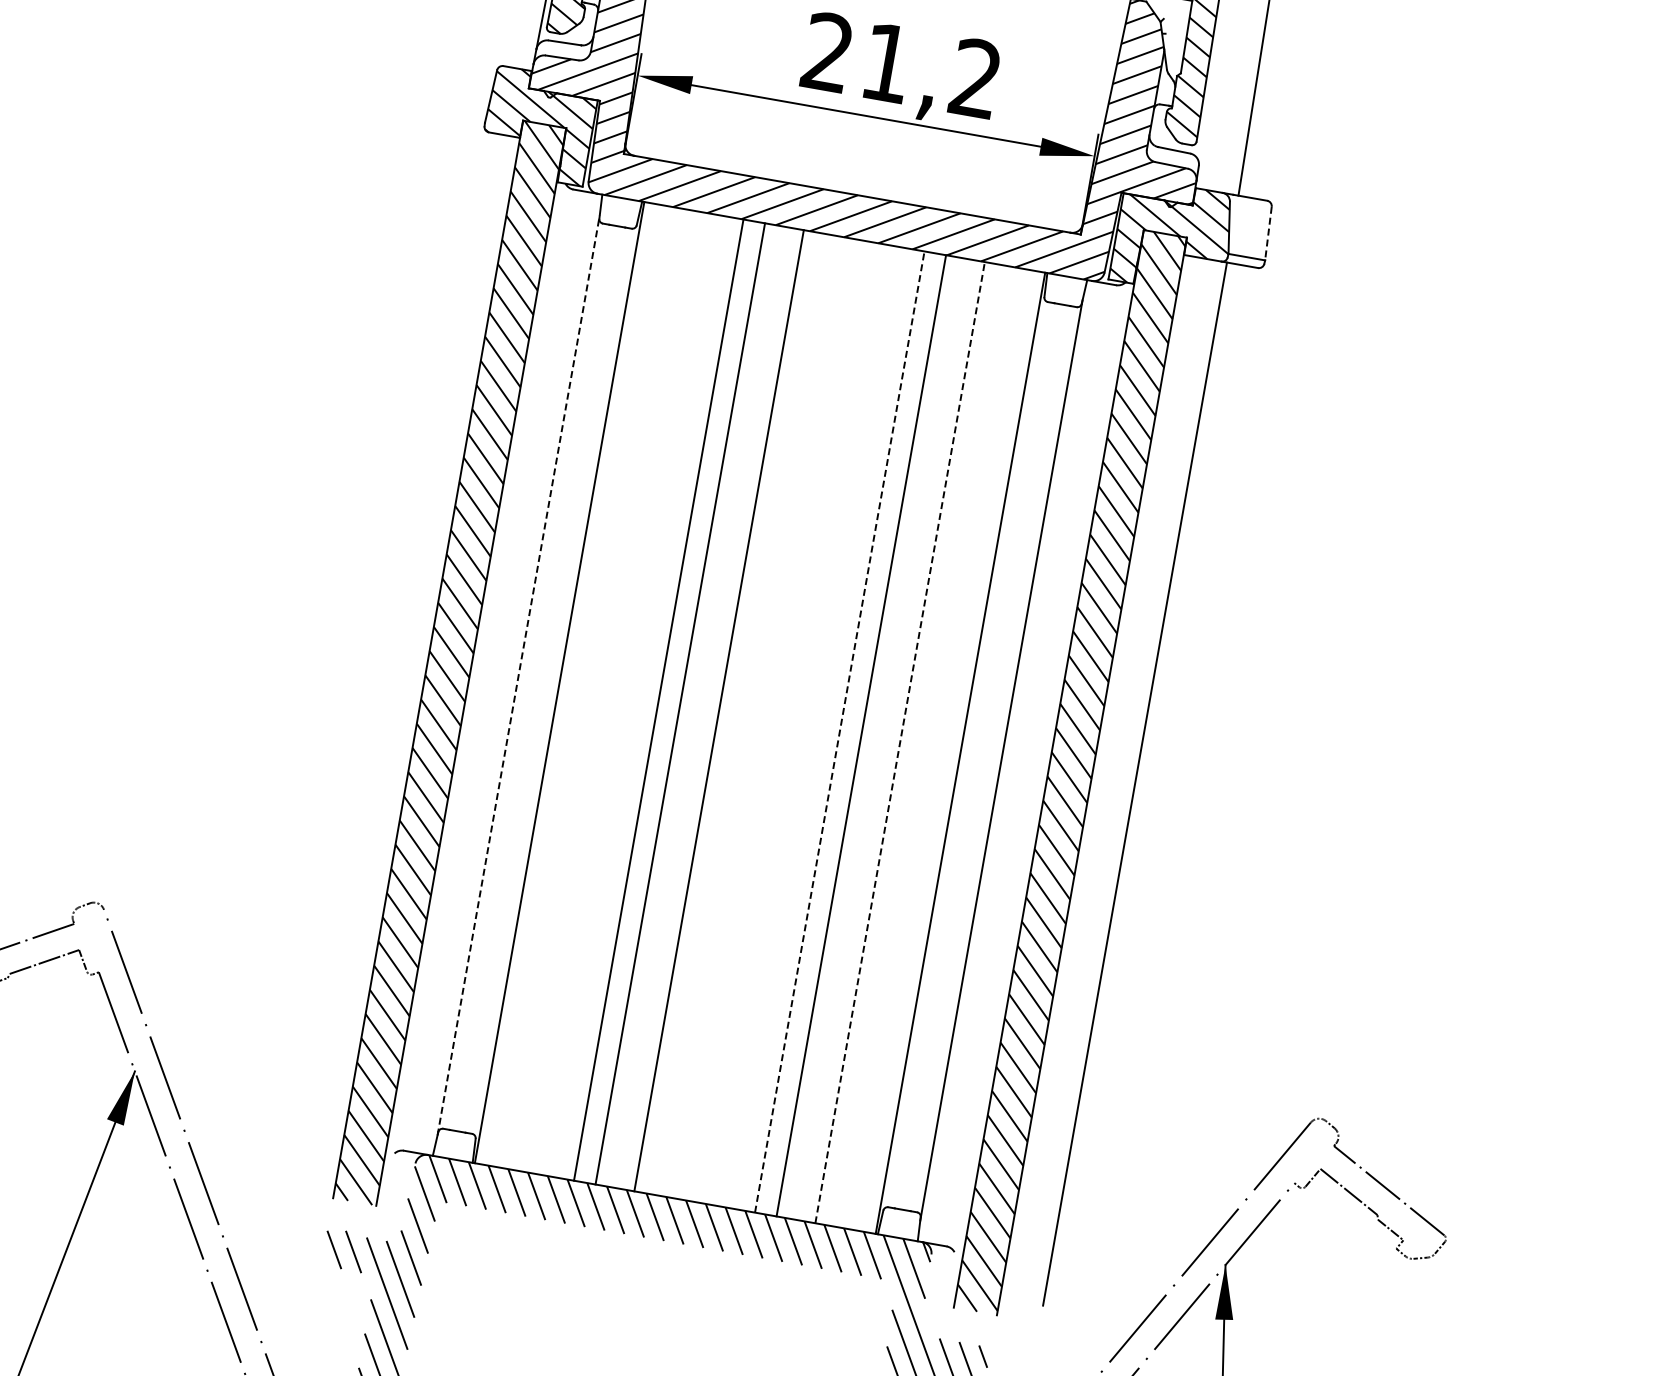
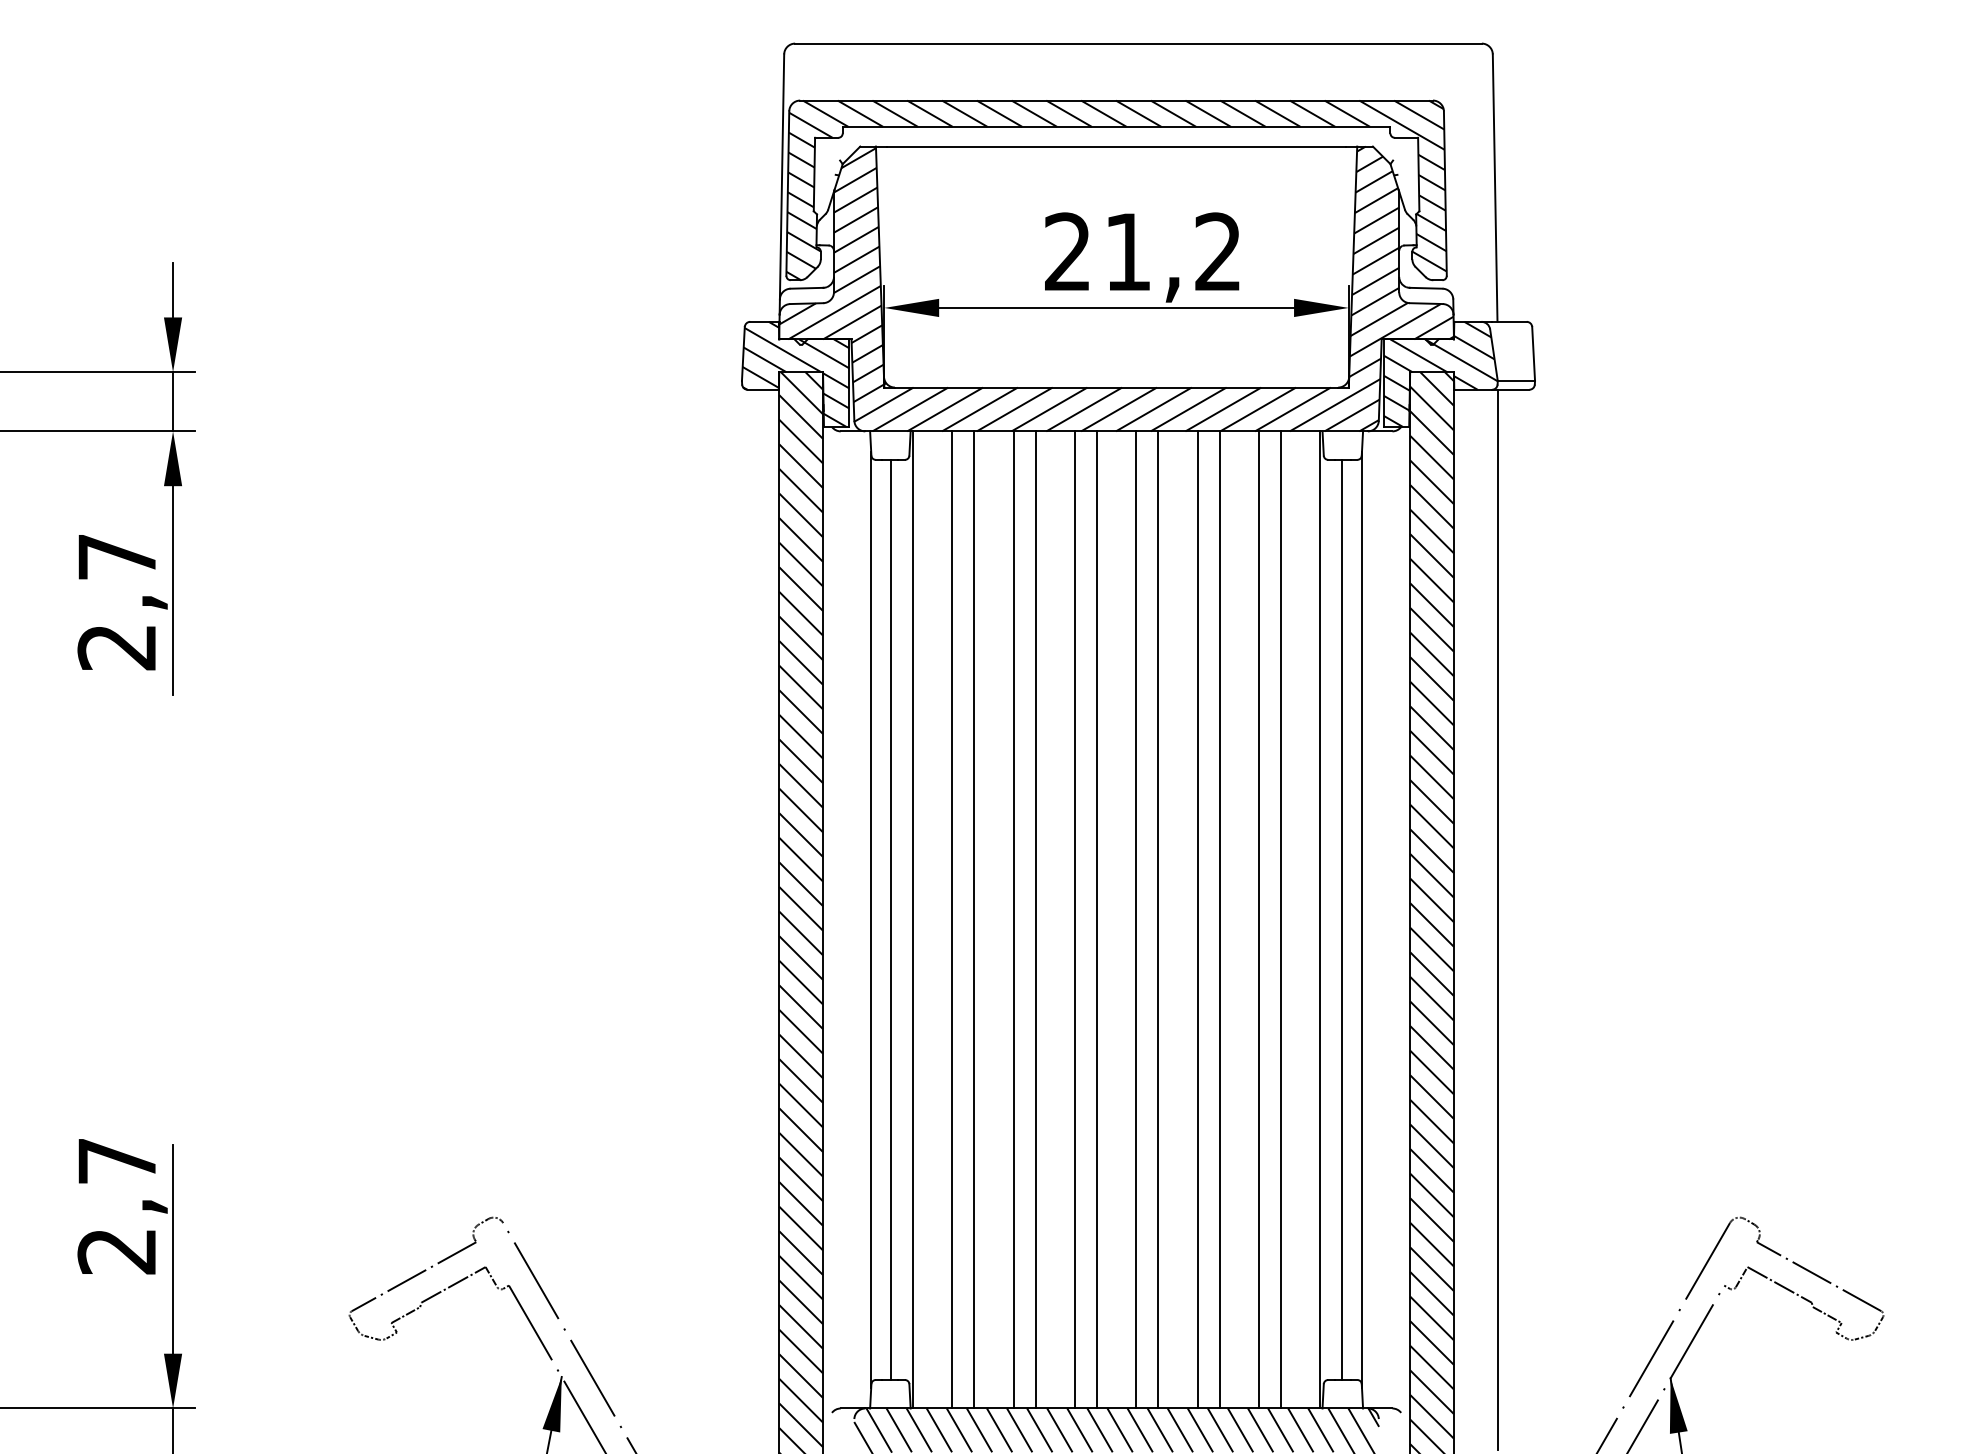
line: (1268, 234) -> (1533, 354), dashed -> solid
line: (519, 675) -> (871, 919), dashed -> solid
line: (537, 678) -> (890, 919), added
line: (598, 689) -> (952, 919), added
line: (620, 692) -> (974, 919), added
line: (740, 714) -> (1096, 919), added
line: (779, 721) -> (1136, 919), added
line: (801, 724) -> (1158, 919), added
line: (839, 731) -> (1197, 919), dashed -> solid
line: (899, 742) -> (1258, 919), dashed -> solid
line: (921, 745) -> (1280, 919), added
line: (982, 756) -> (1342, 919), added

